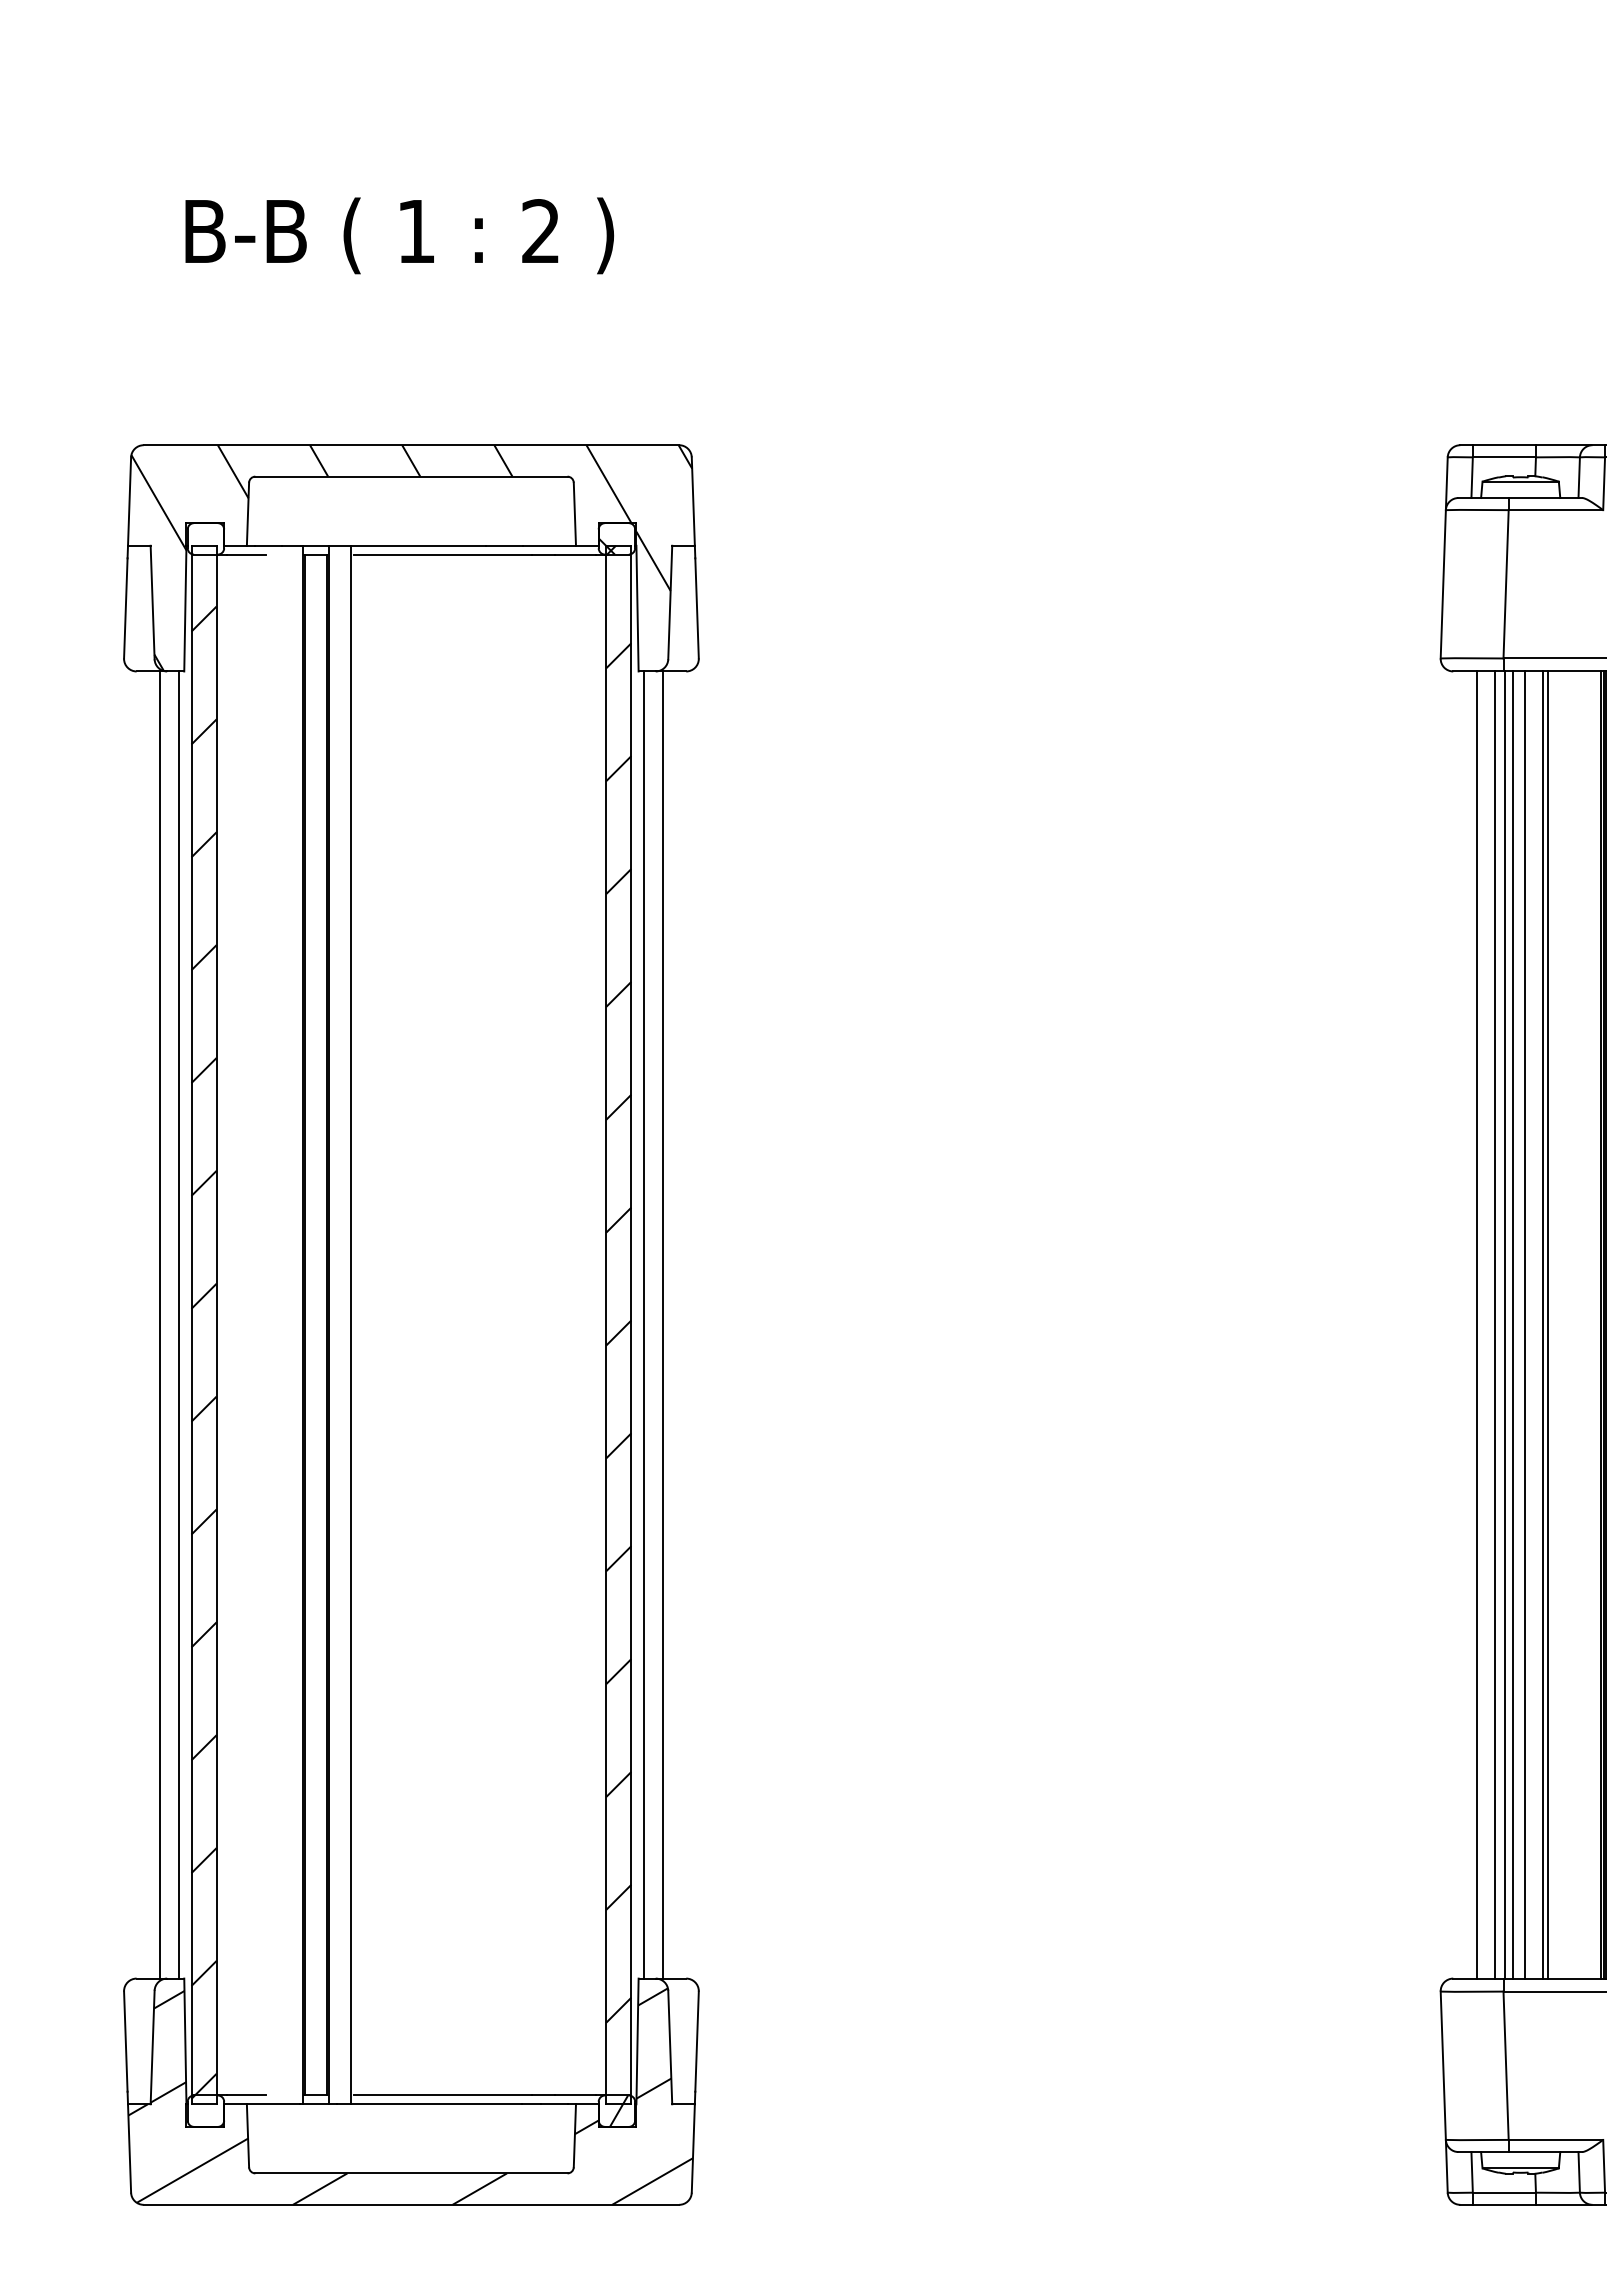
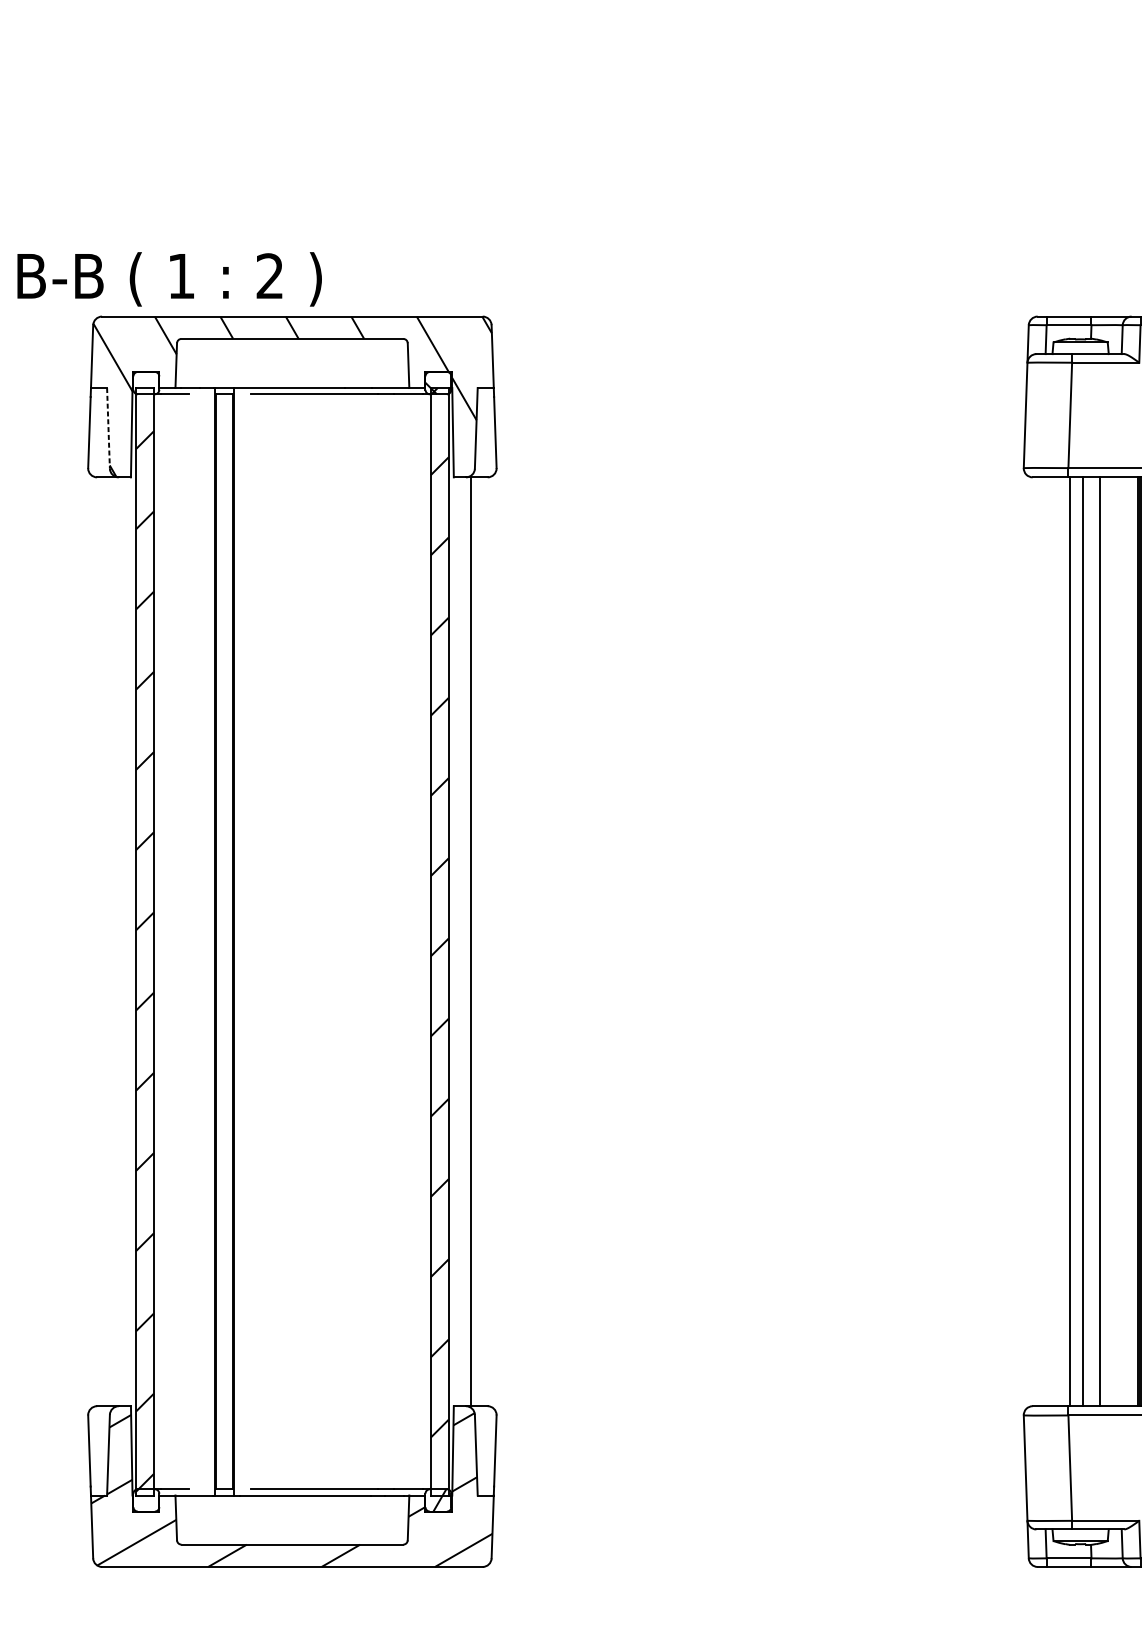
text: (399, 235) -> (169, 279), moved
line: (152, 602) -> (108, 428), solid -> dashed
line: (160, 1324) -> (114, 941), removed
line: (178, 1324) -> (126, 941), removed
line: (351, 1324) -> (249, 941), removed
line: (643, 1324) -> (457, 941), removed
line: (1476, 1324) -> (1049, 941), removed
line: (1495, 1324) -> (1062, 941), removed
line: (1513, 1324) -> (1075, 941), removed
line: (1543, 1324) -> (1096, 941), removed

